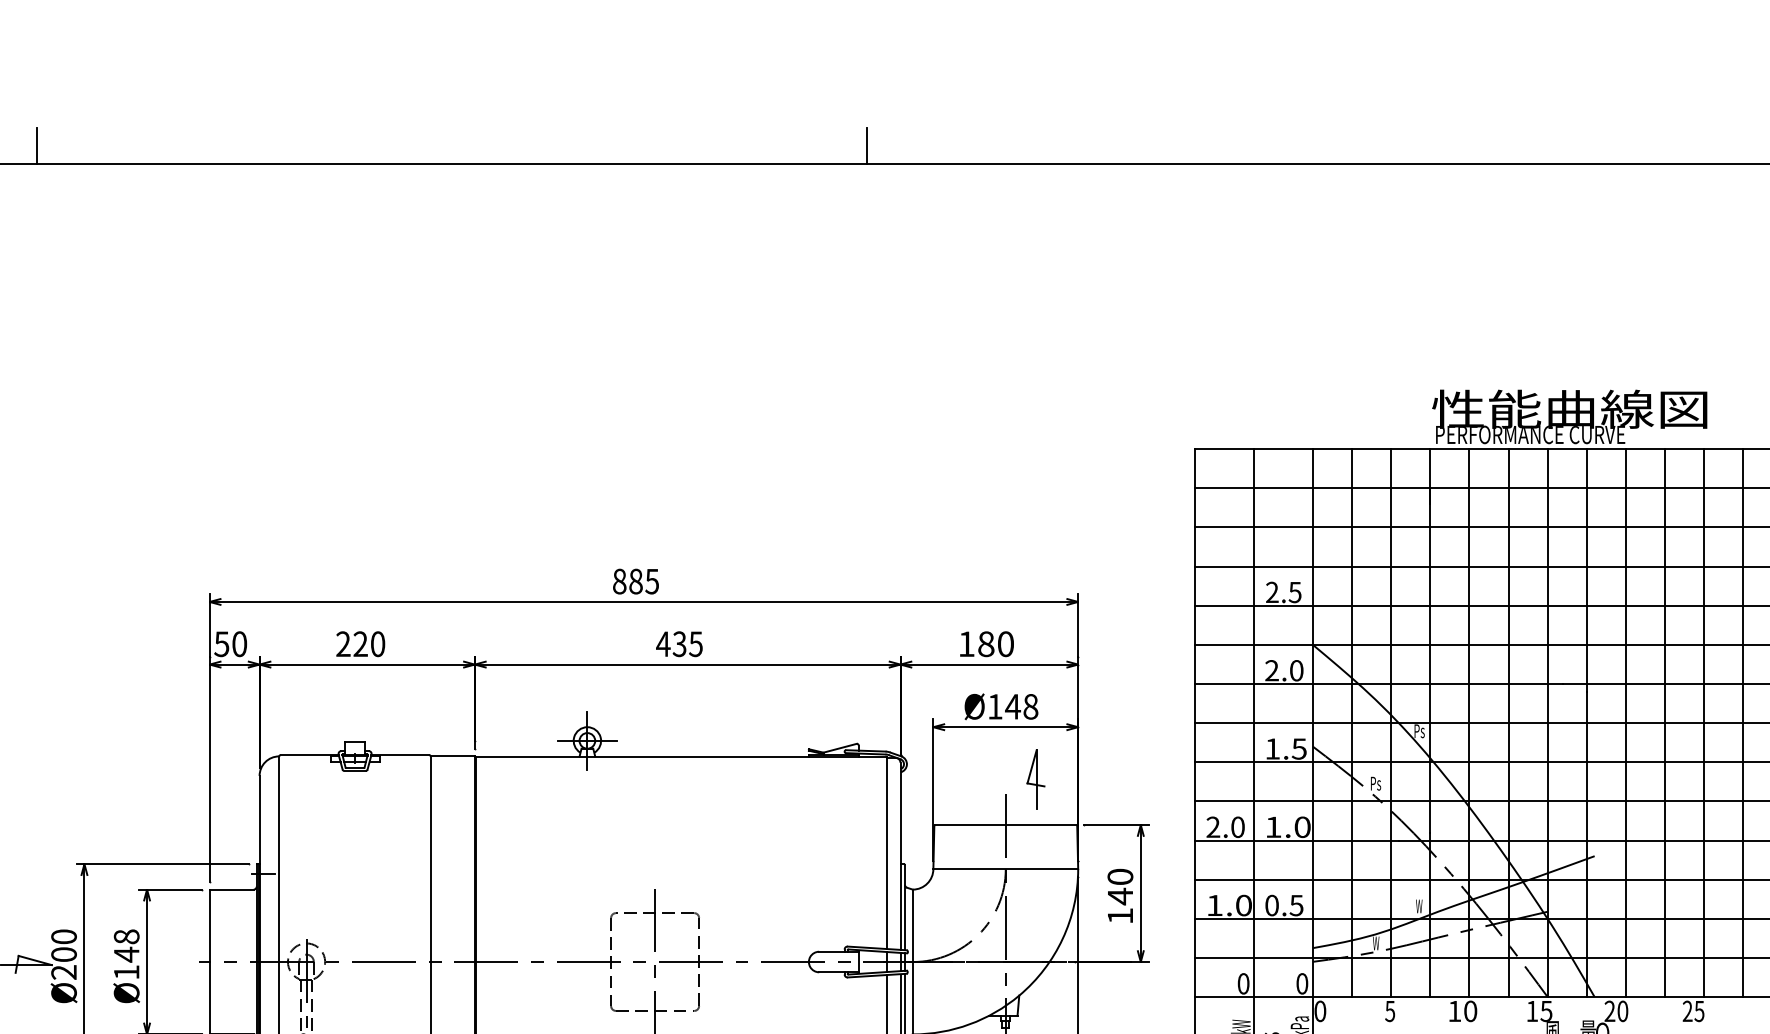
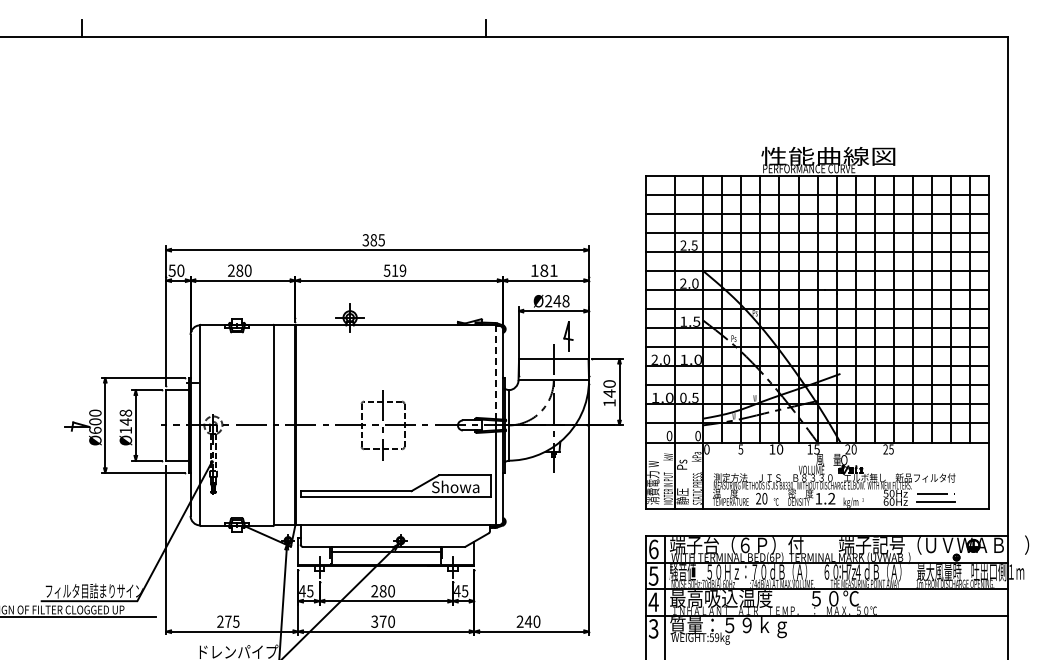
text: (618, 582) -> (365, 240), 885 -> 385
text: (360, 643) -> (239, 270), 220 -> 280
text: (678, 643) -> (394, 270), 435 -> 519
text: (1005, 643) -> (553, 270), 180 -> 181
text: (994, 707) -> (548, 301), Ø148 -> Ø248
line: (886, 853) -> (495, 372), solid -> dashed
text: (64, 970) -> (95, 429), Ø200 -> Ø600

